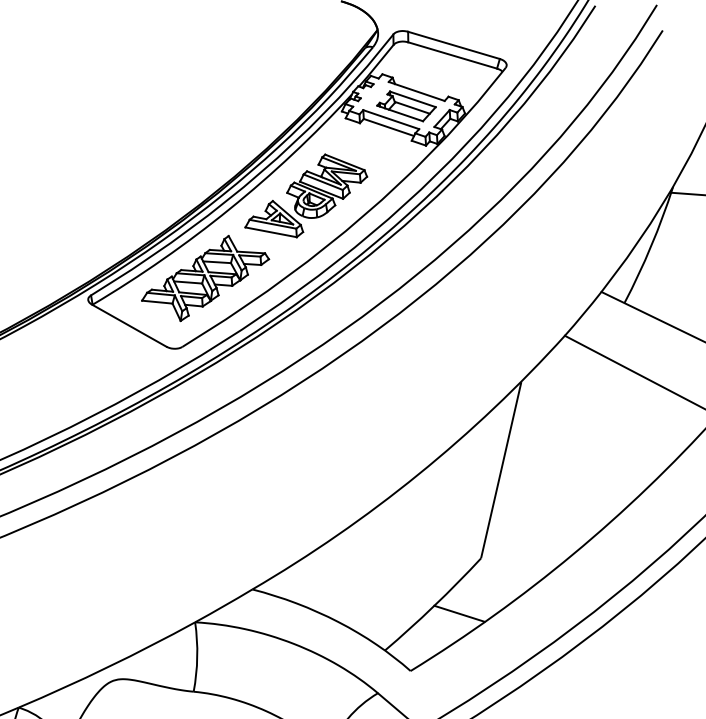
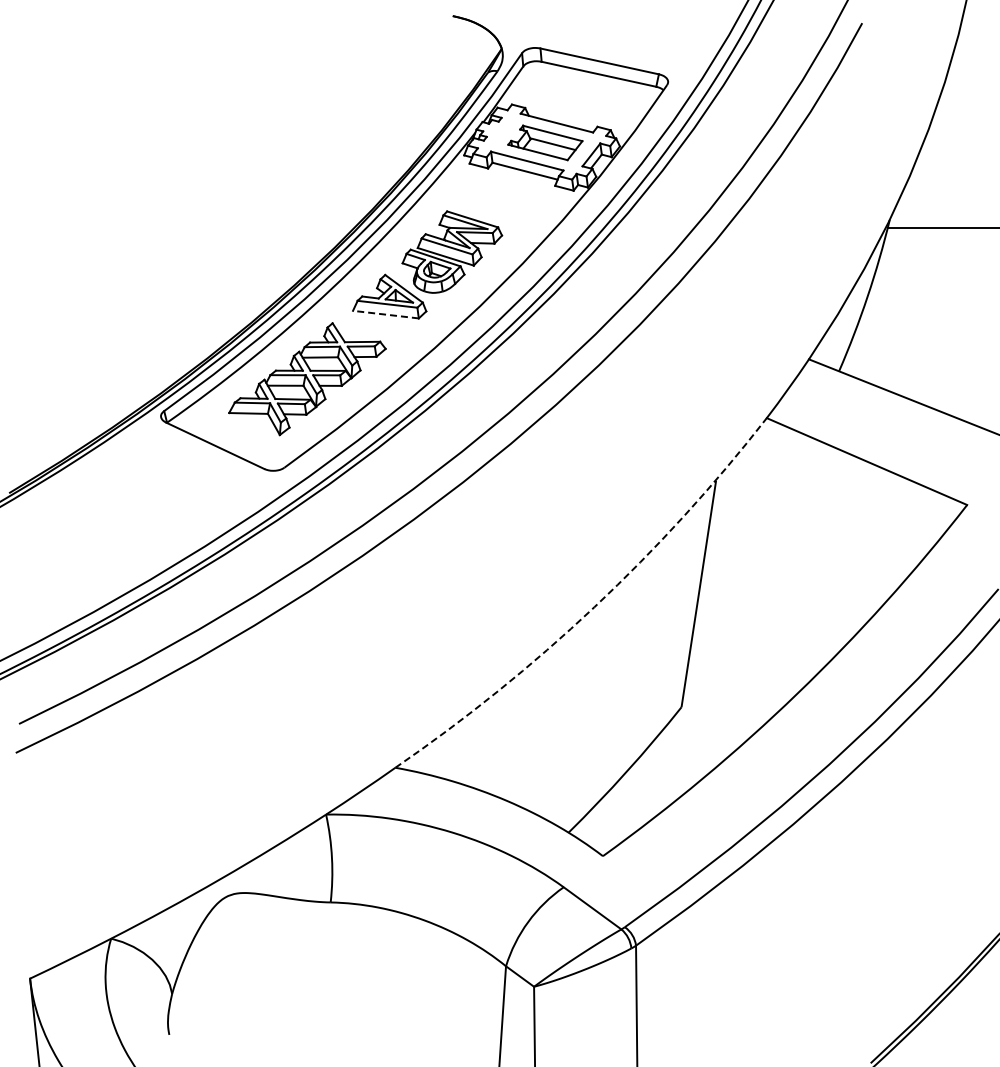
line: (270, 232) -> (385, 314), solid -> dashed
arc: (418, 474) -> (594, 607), solid -> dashed
line: (458, 613) -> (658, 779), removed

